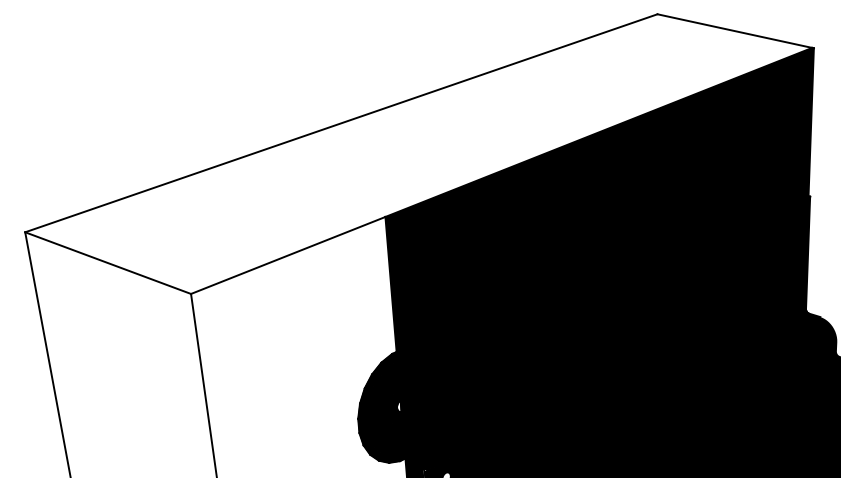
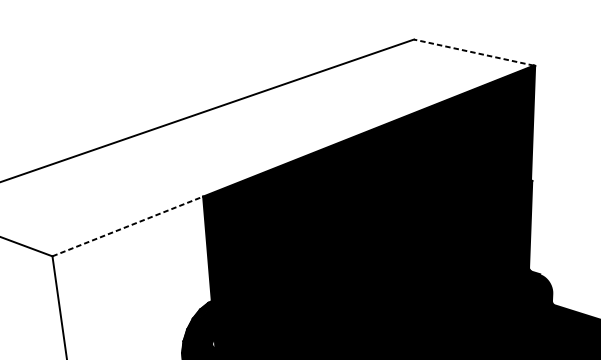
line: (734, 30) -> (473, 52), solid -> dashed
line: (288, 255) -> (127, 226), solid -> dashed

